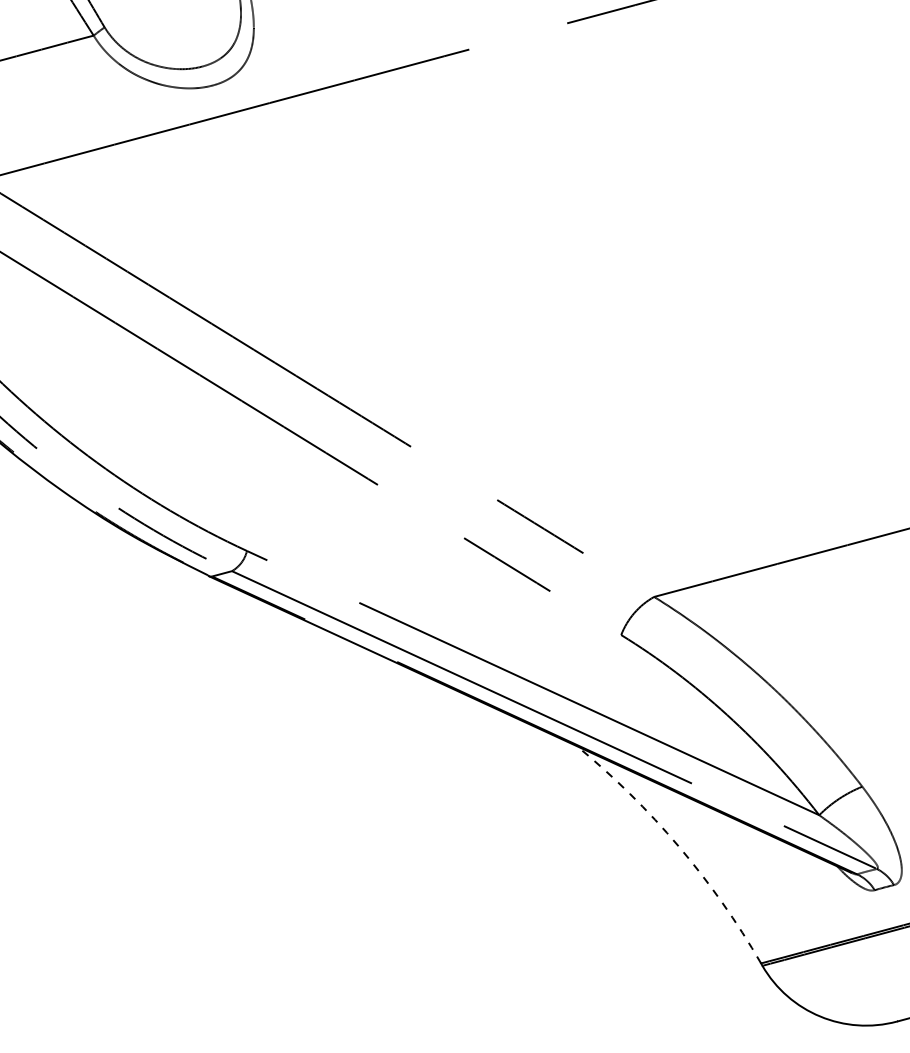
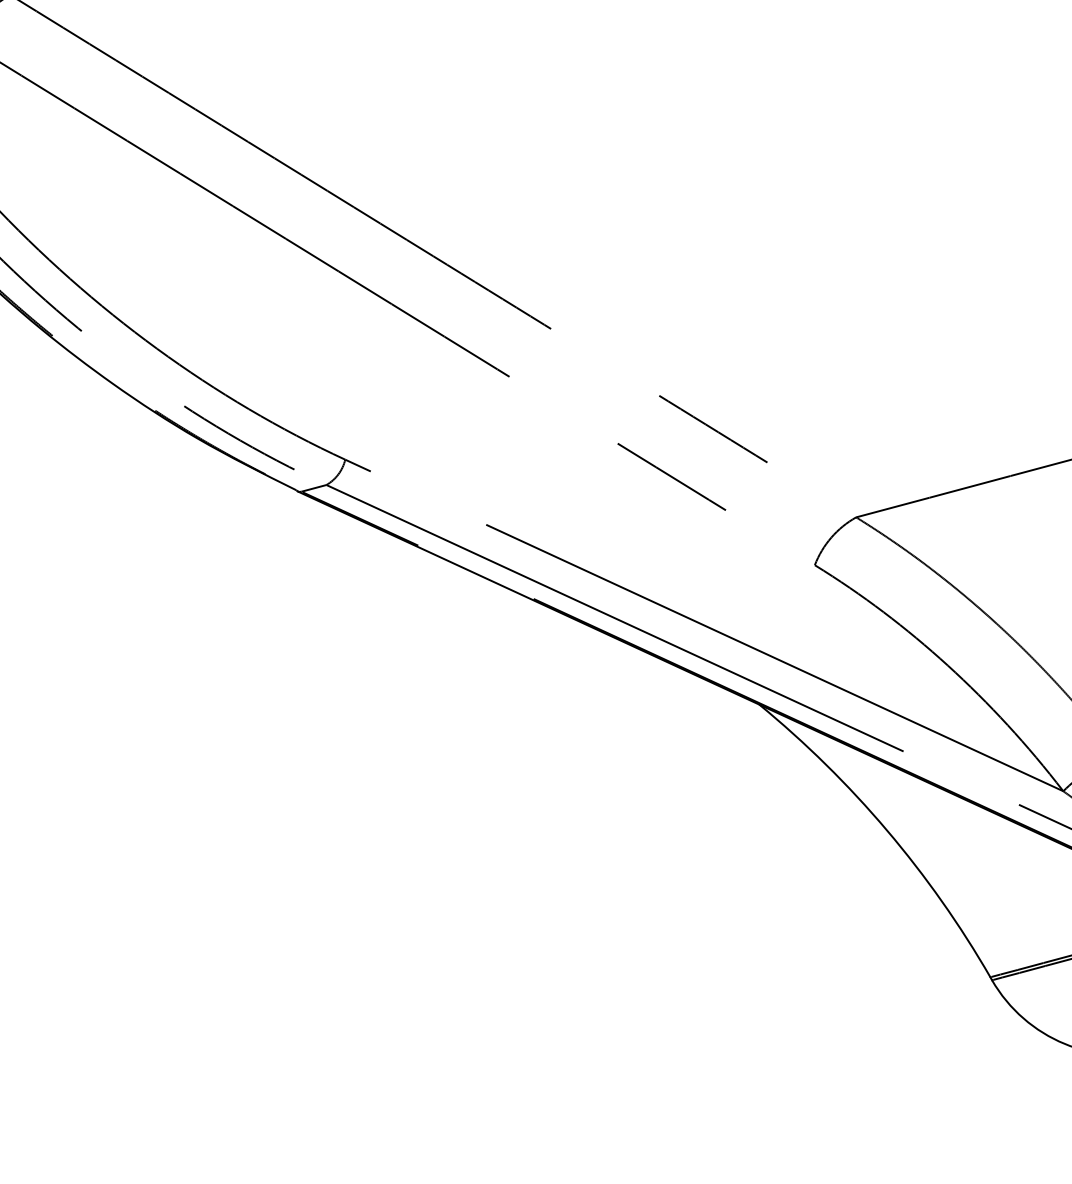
arc: (678, 846) -> (886, 830), dashed -> solid

